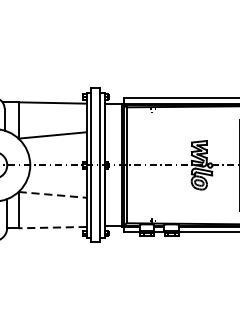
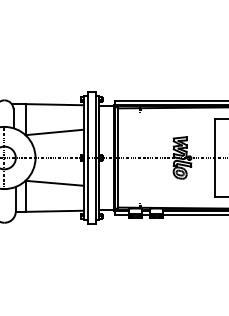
line: (53, 195) -> (55, 183), dashed -> solid
line: (52, 227) -> (54, 211), dashed -> solid

